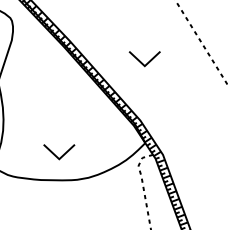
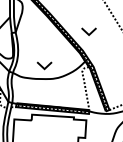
part: (143, 58) -> (88, 31), moved

